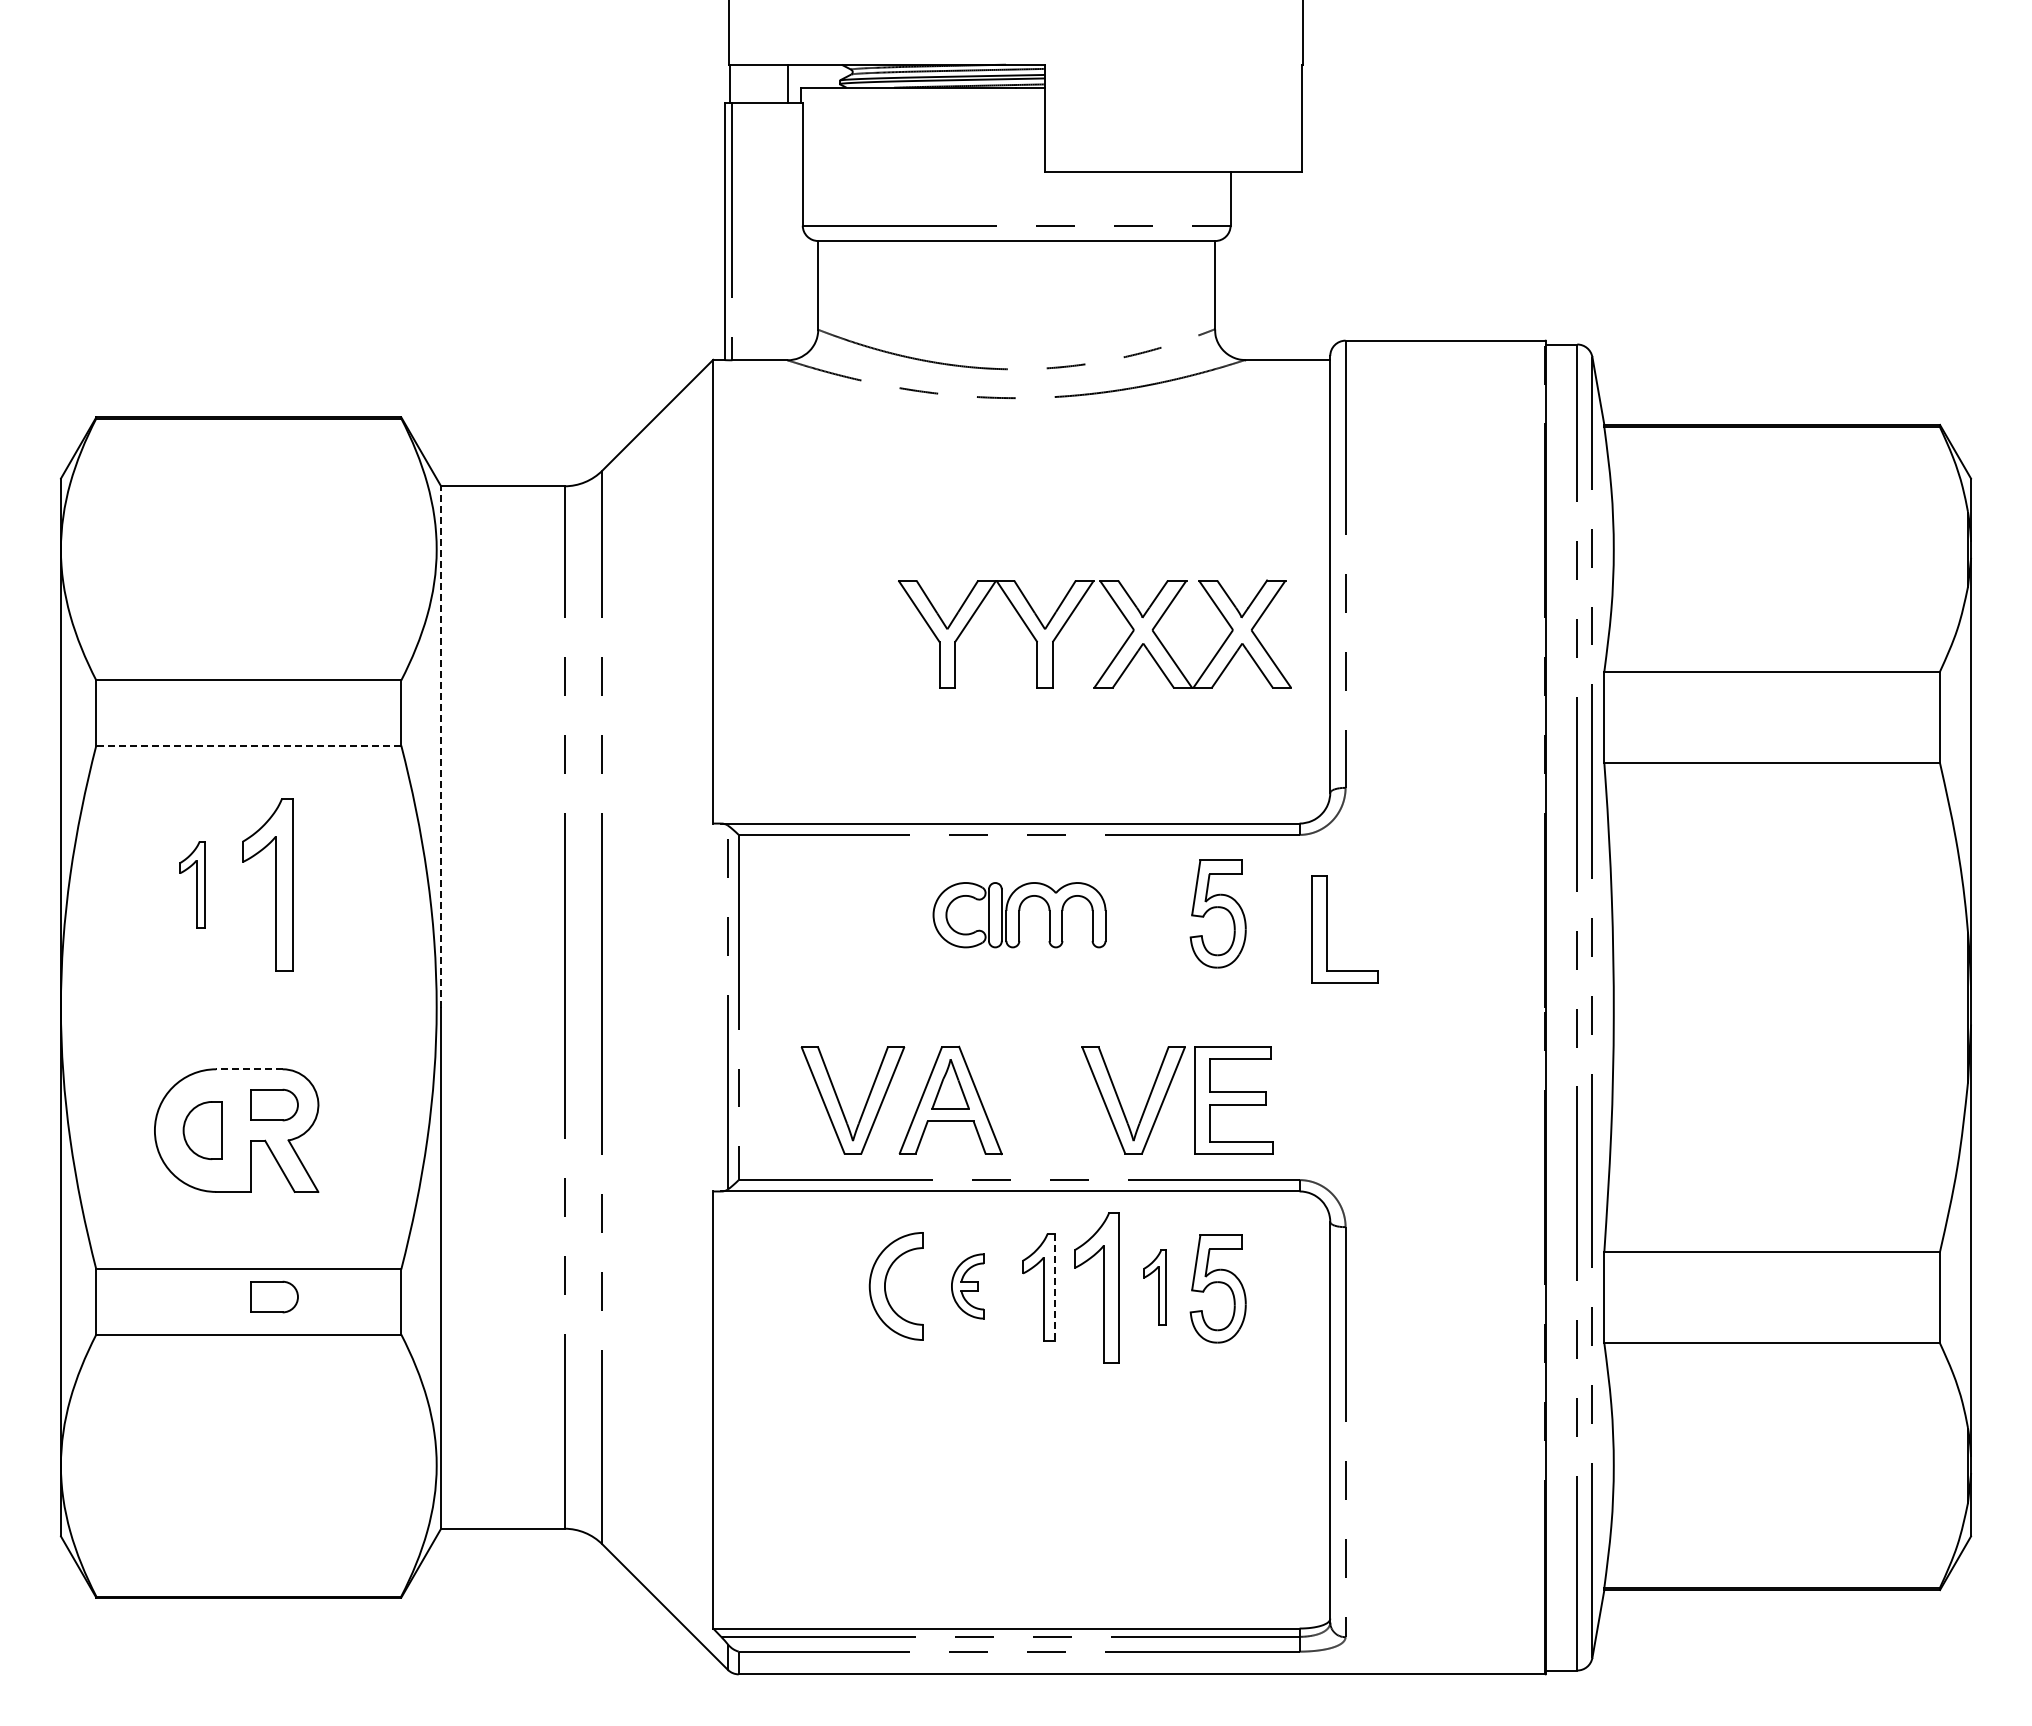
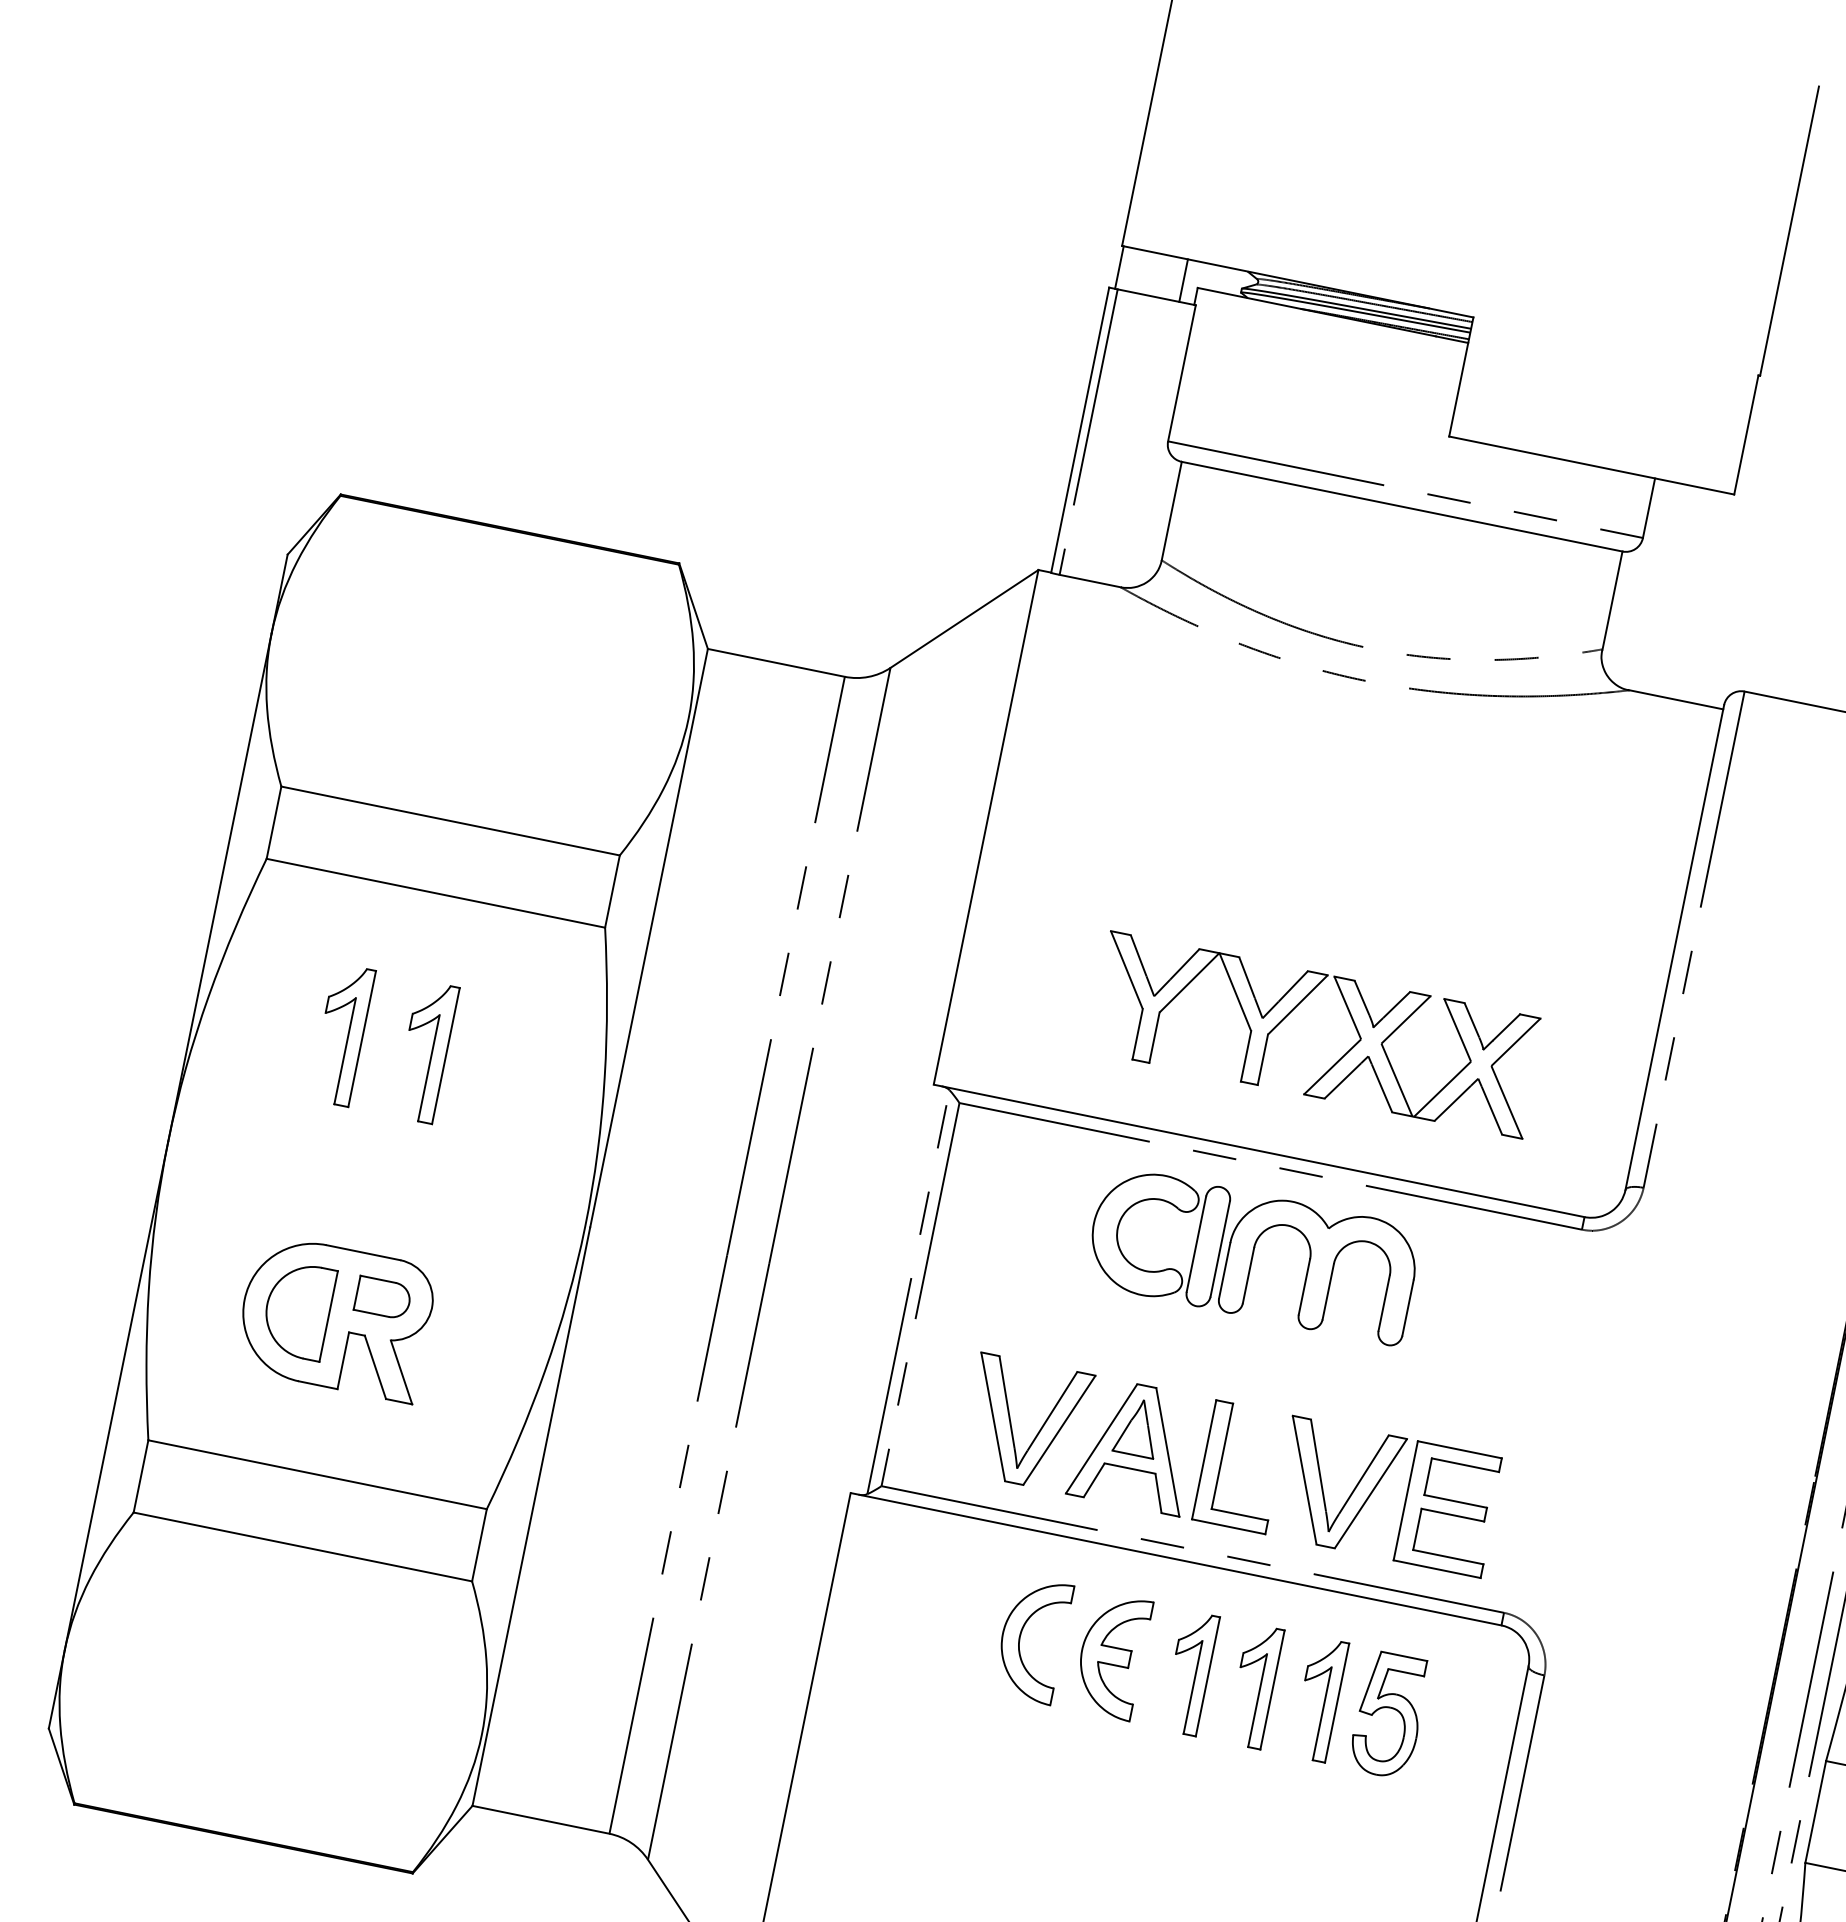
part: (1070, 617) -> (1293, 1011), moved
line: (248, 745) -> (435, 893), dashed -> solid
line: (441, 746) -> (649, 937), dashed -> solid
part: (192, 884) -> (342, 1034), size x1.43
part: (267, 884) -> (425, 1051), size x0.71
part: (1217, 913) -> (1473, 1298), removed
part: (1019, 914) -> (1253, 1254), size x1.67
part: (1327, 929) -> (1221, 1463), moved
line: (248, 1069) -> (362, 1252), dashed -> solid
part: (202, 1130) -> (297, 1310), size x1.43
part: (967, 1286) -> (1111, 1655), size x1.67
line: (1054, 1287) -> (1207, 1676), dashed -> solid
part: (1096, 1287) -> (1254, 1686), size x0.71
part: (1154, 1287) -> (1318, 1699), size x1.43
part: (274, 1296) -> (340, 1510), removed

